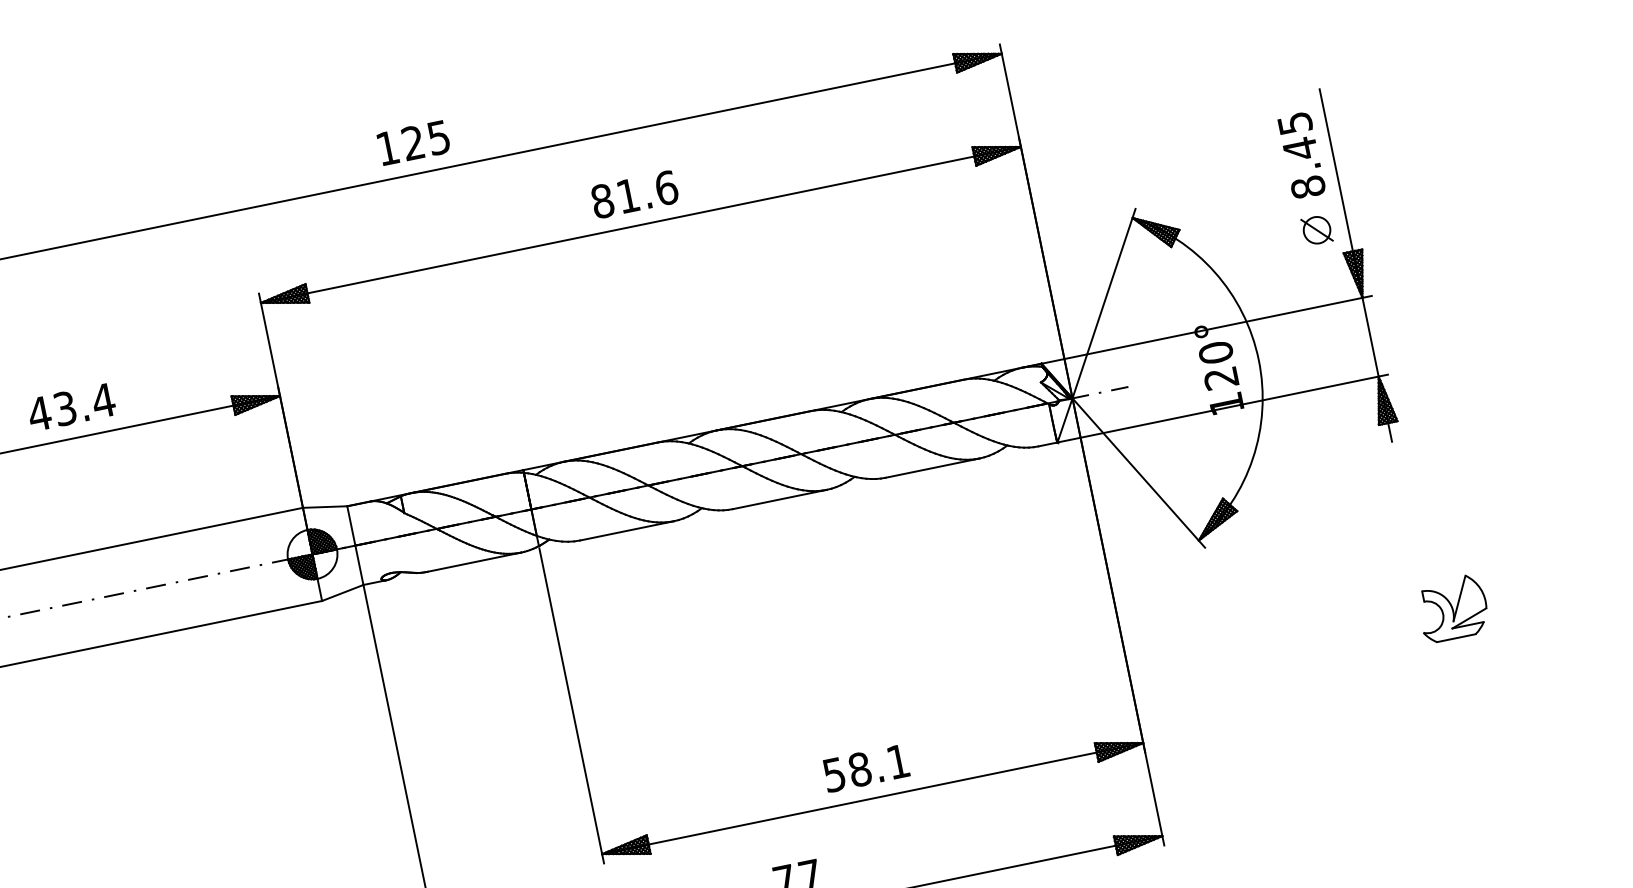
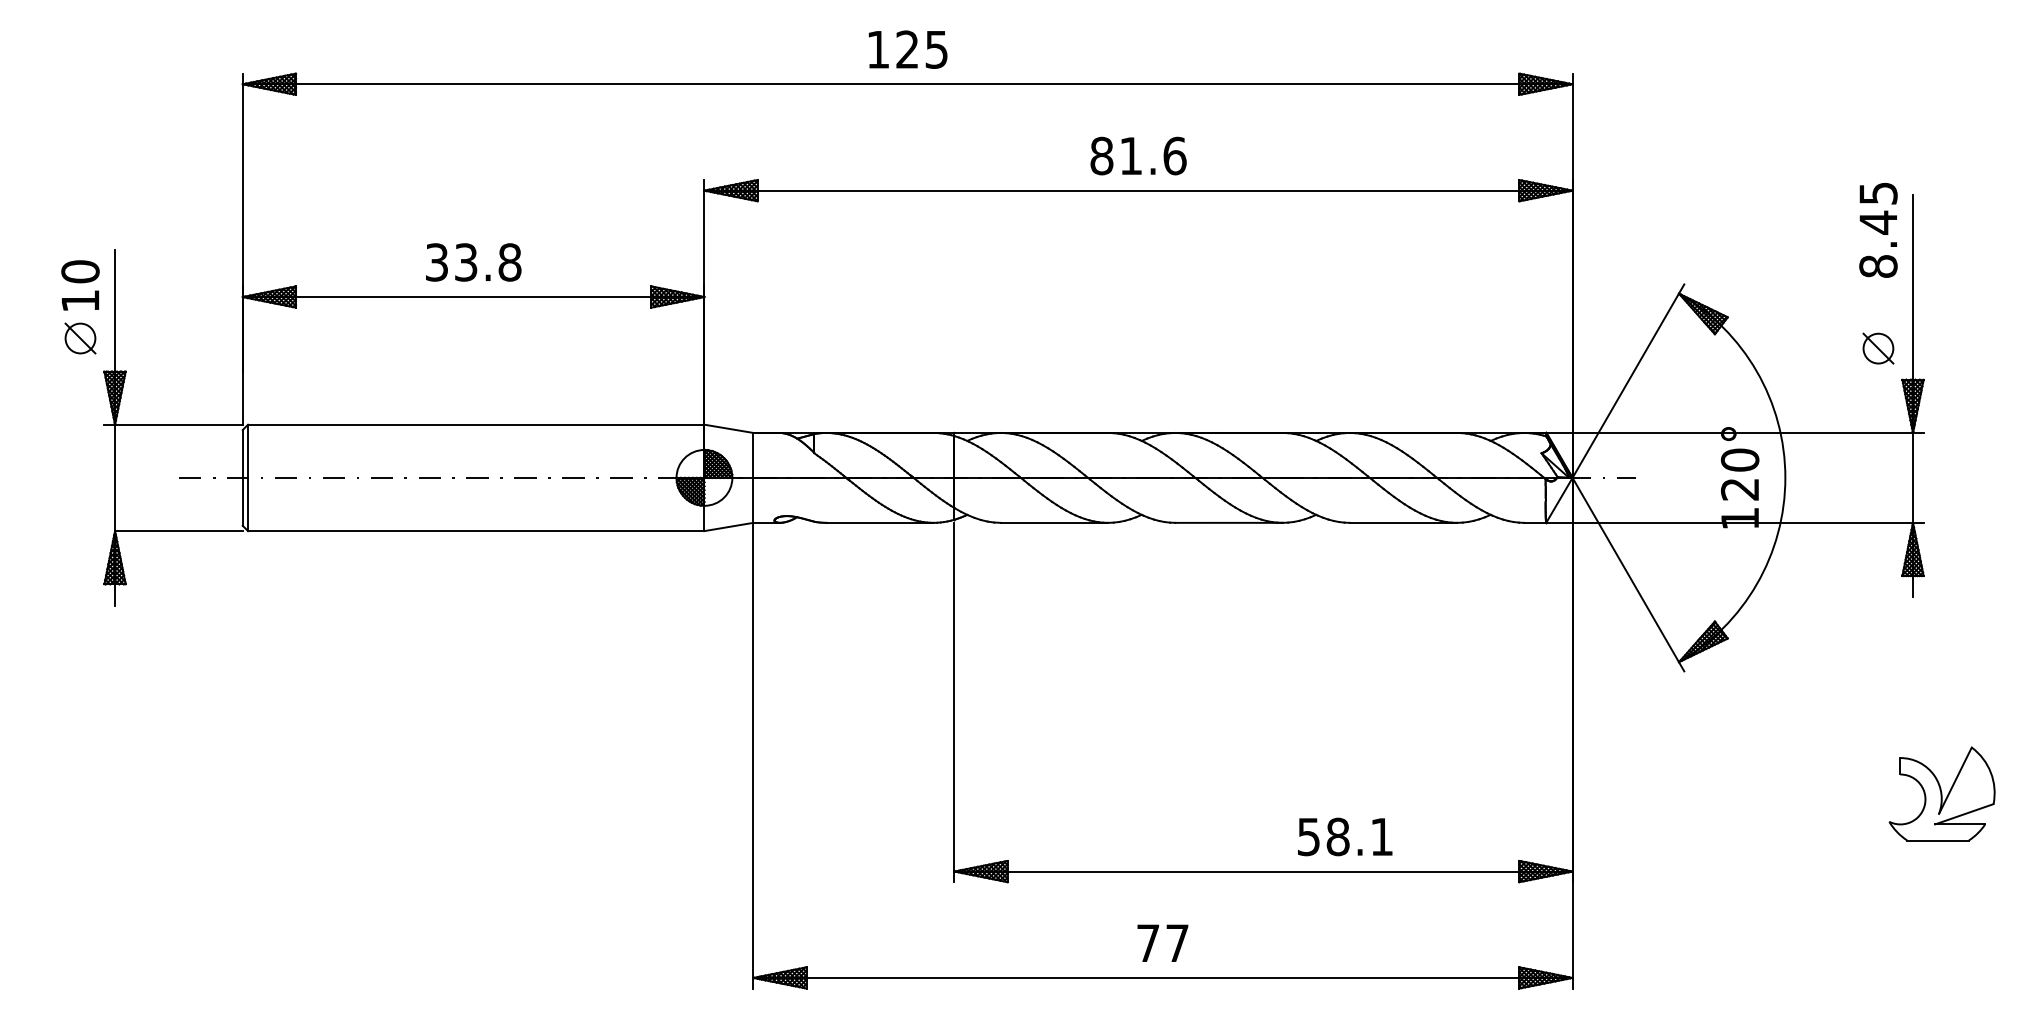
text: (1301, 155) -> (1878, 230), moved
text: (71, 407) -> (473, 262), 43.4 -> 33.8
part: (1453, 608) -> (1942, 793), size x1.4
text: (866, 767) -> (1345, 836), moved

